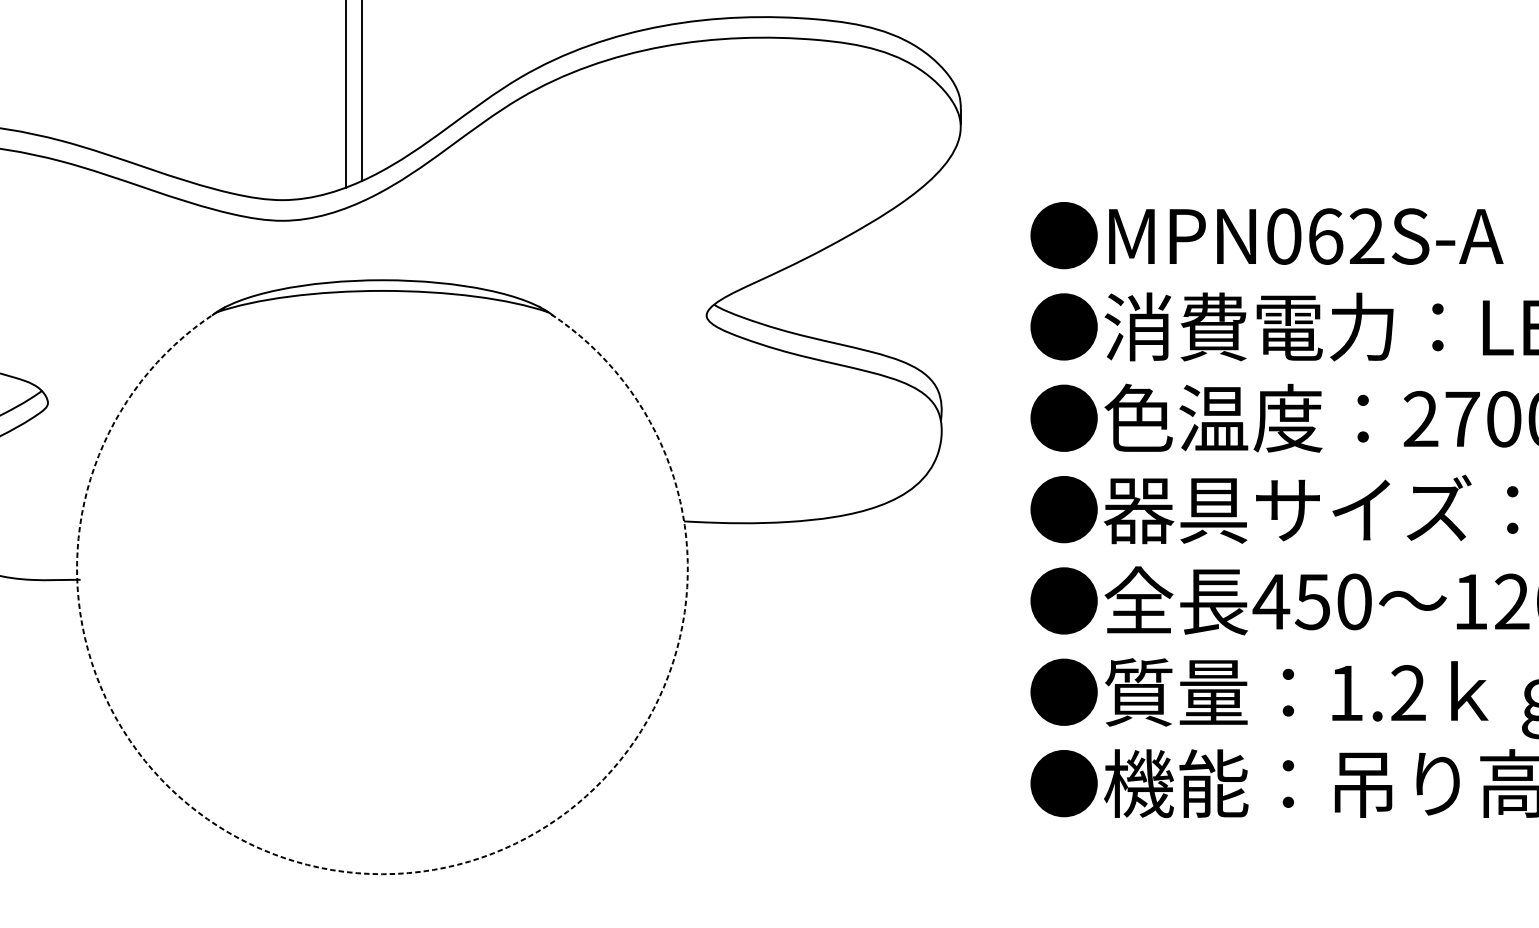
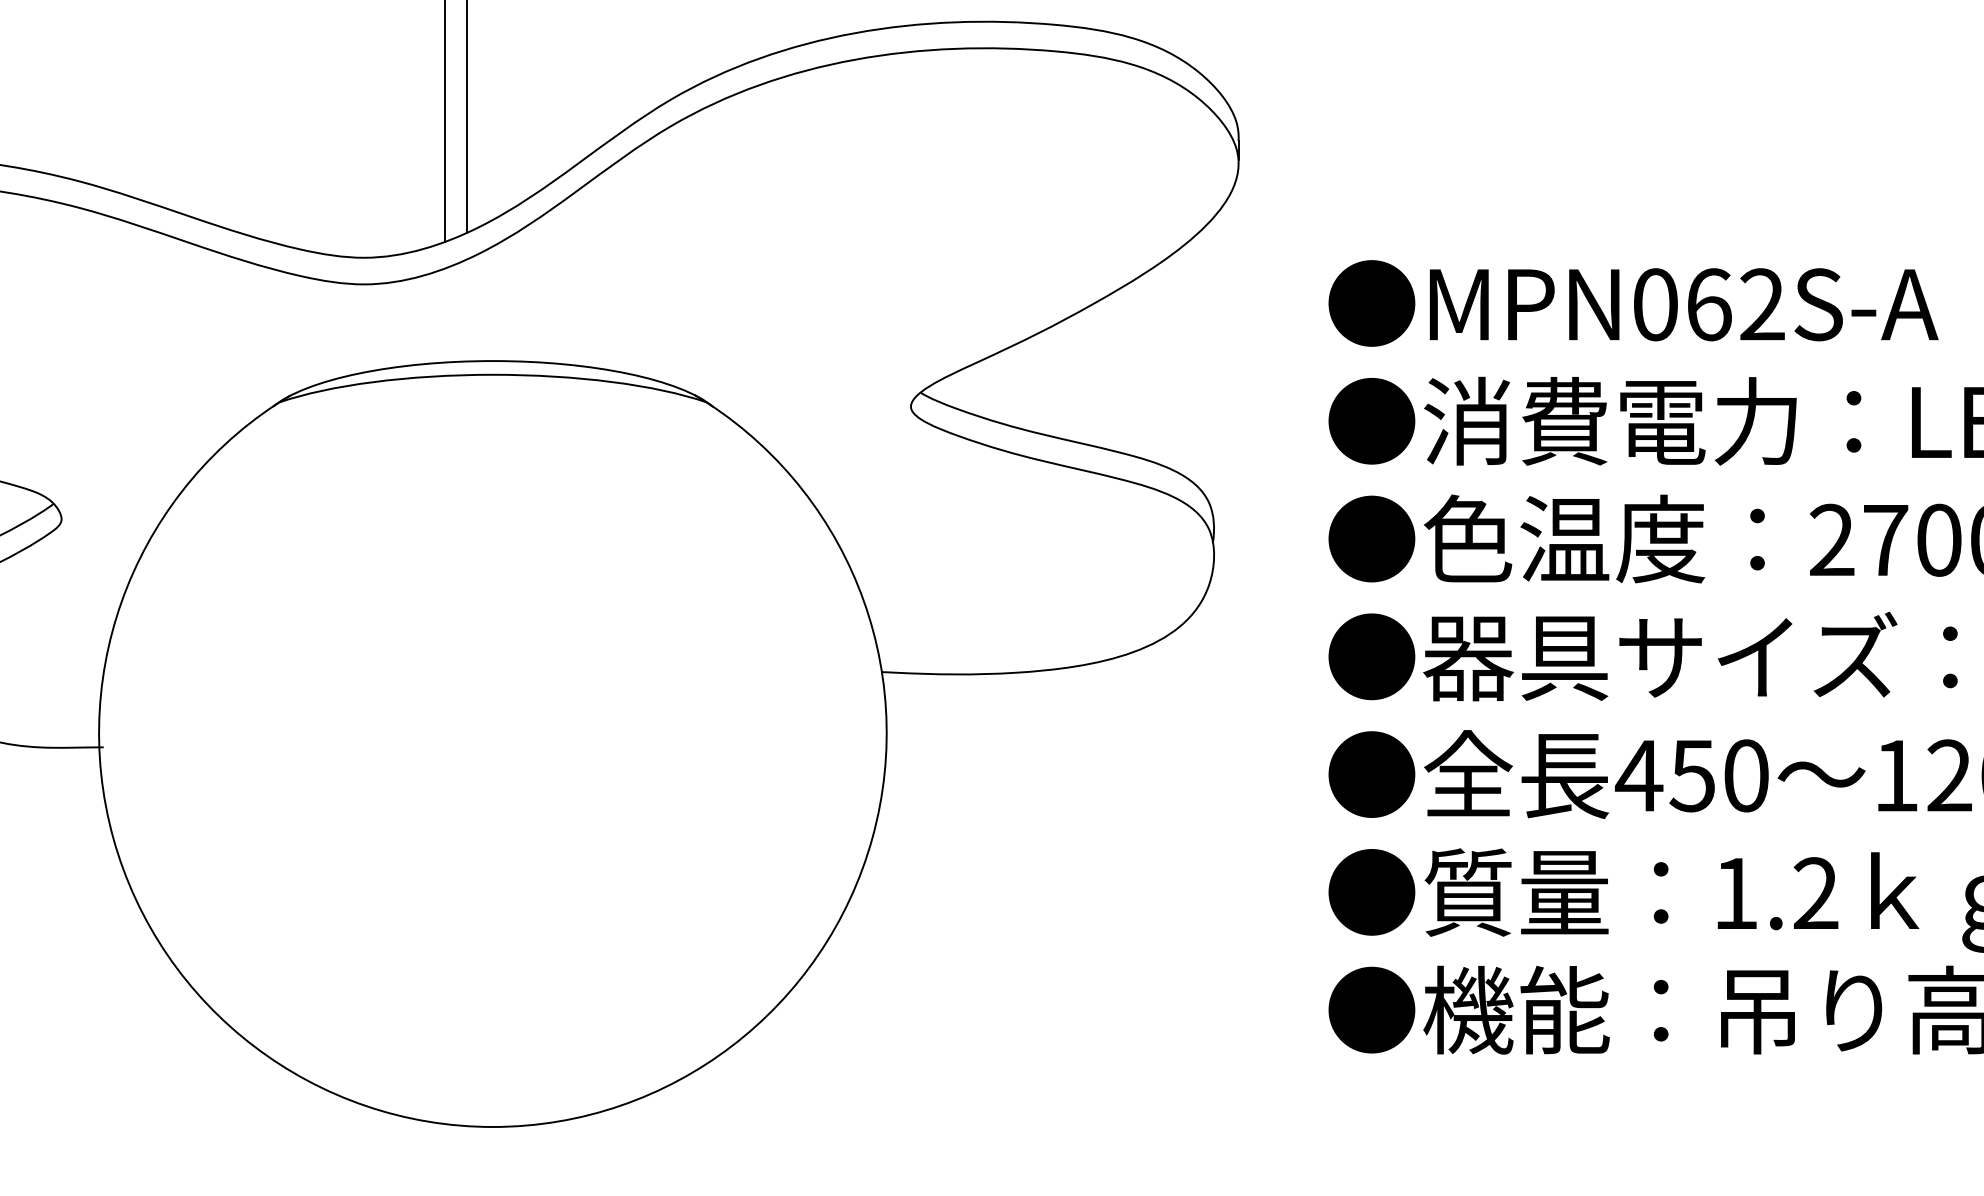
arc: (382, 873) -> (493, 1126), dashed -> solid

